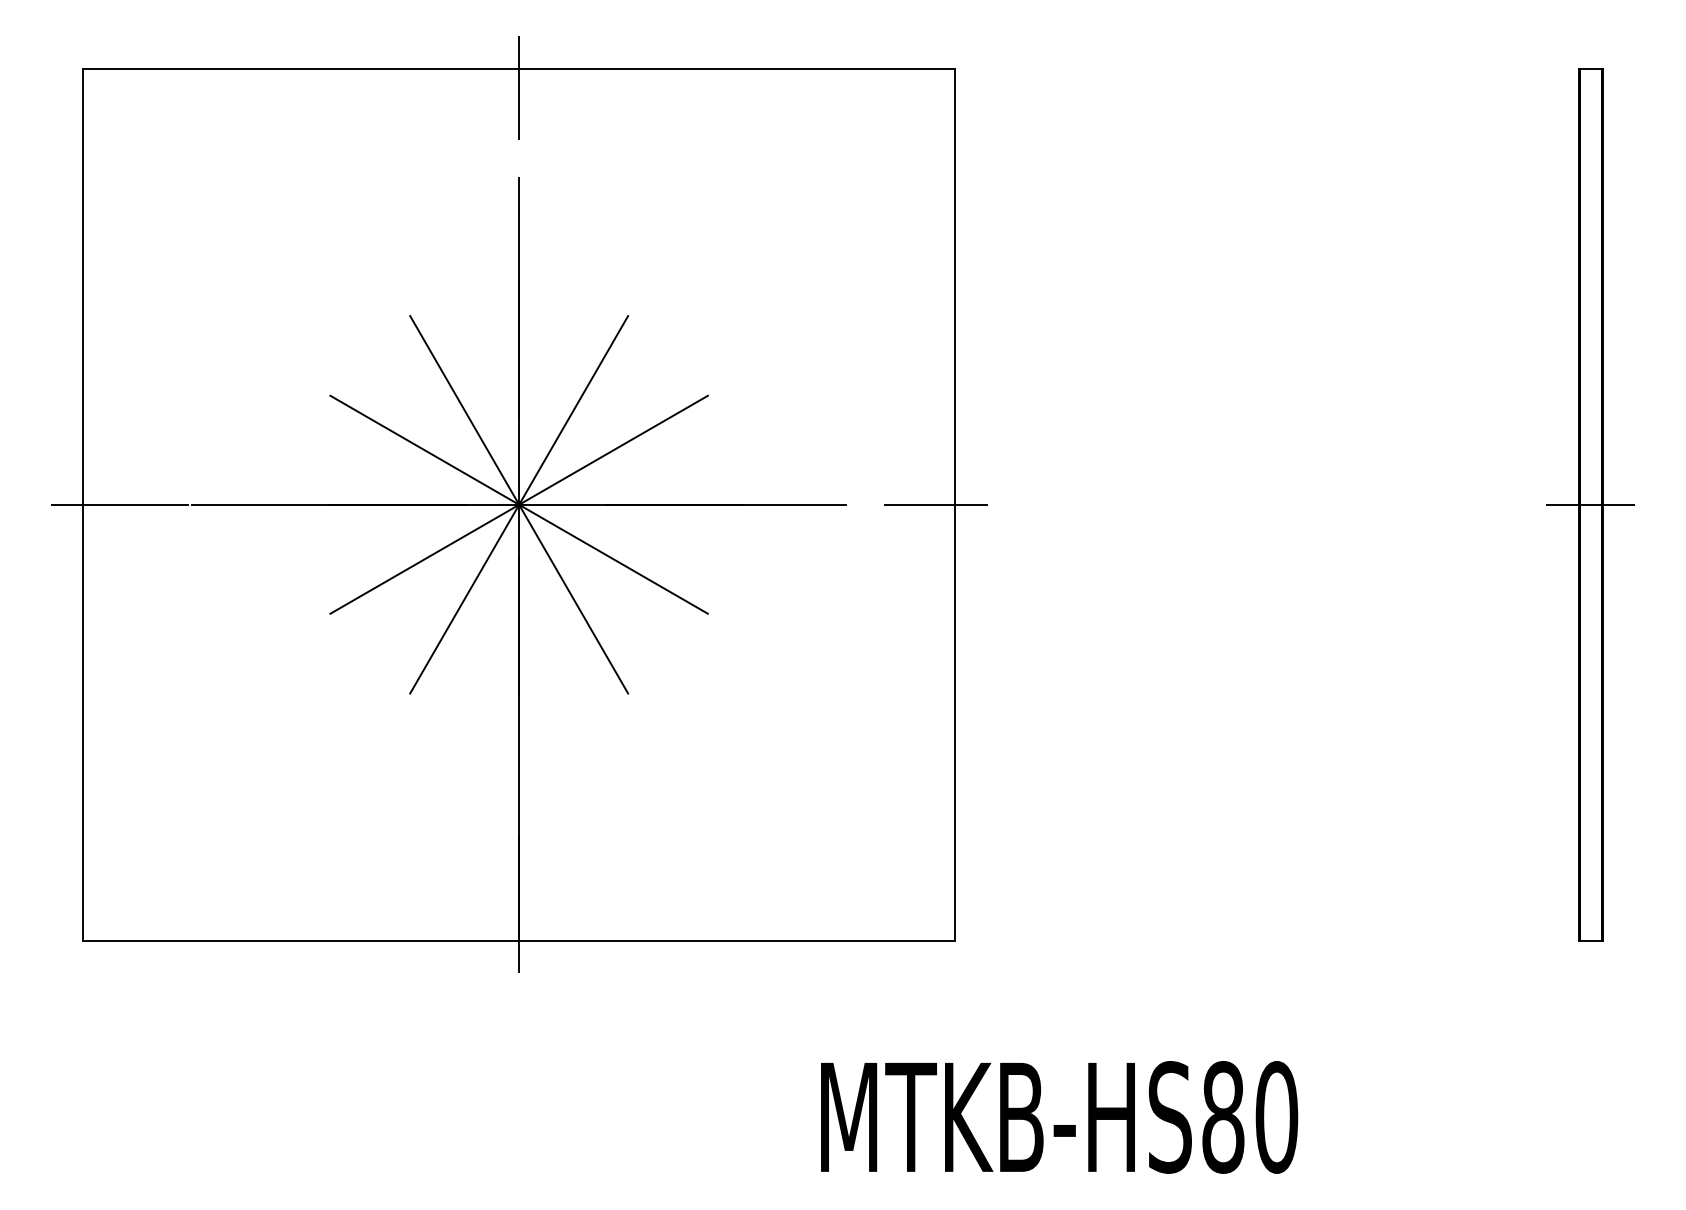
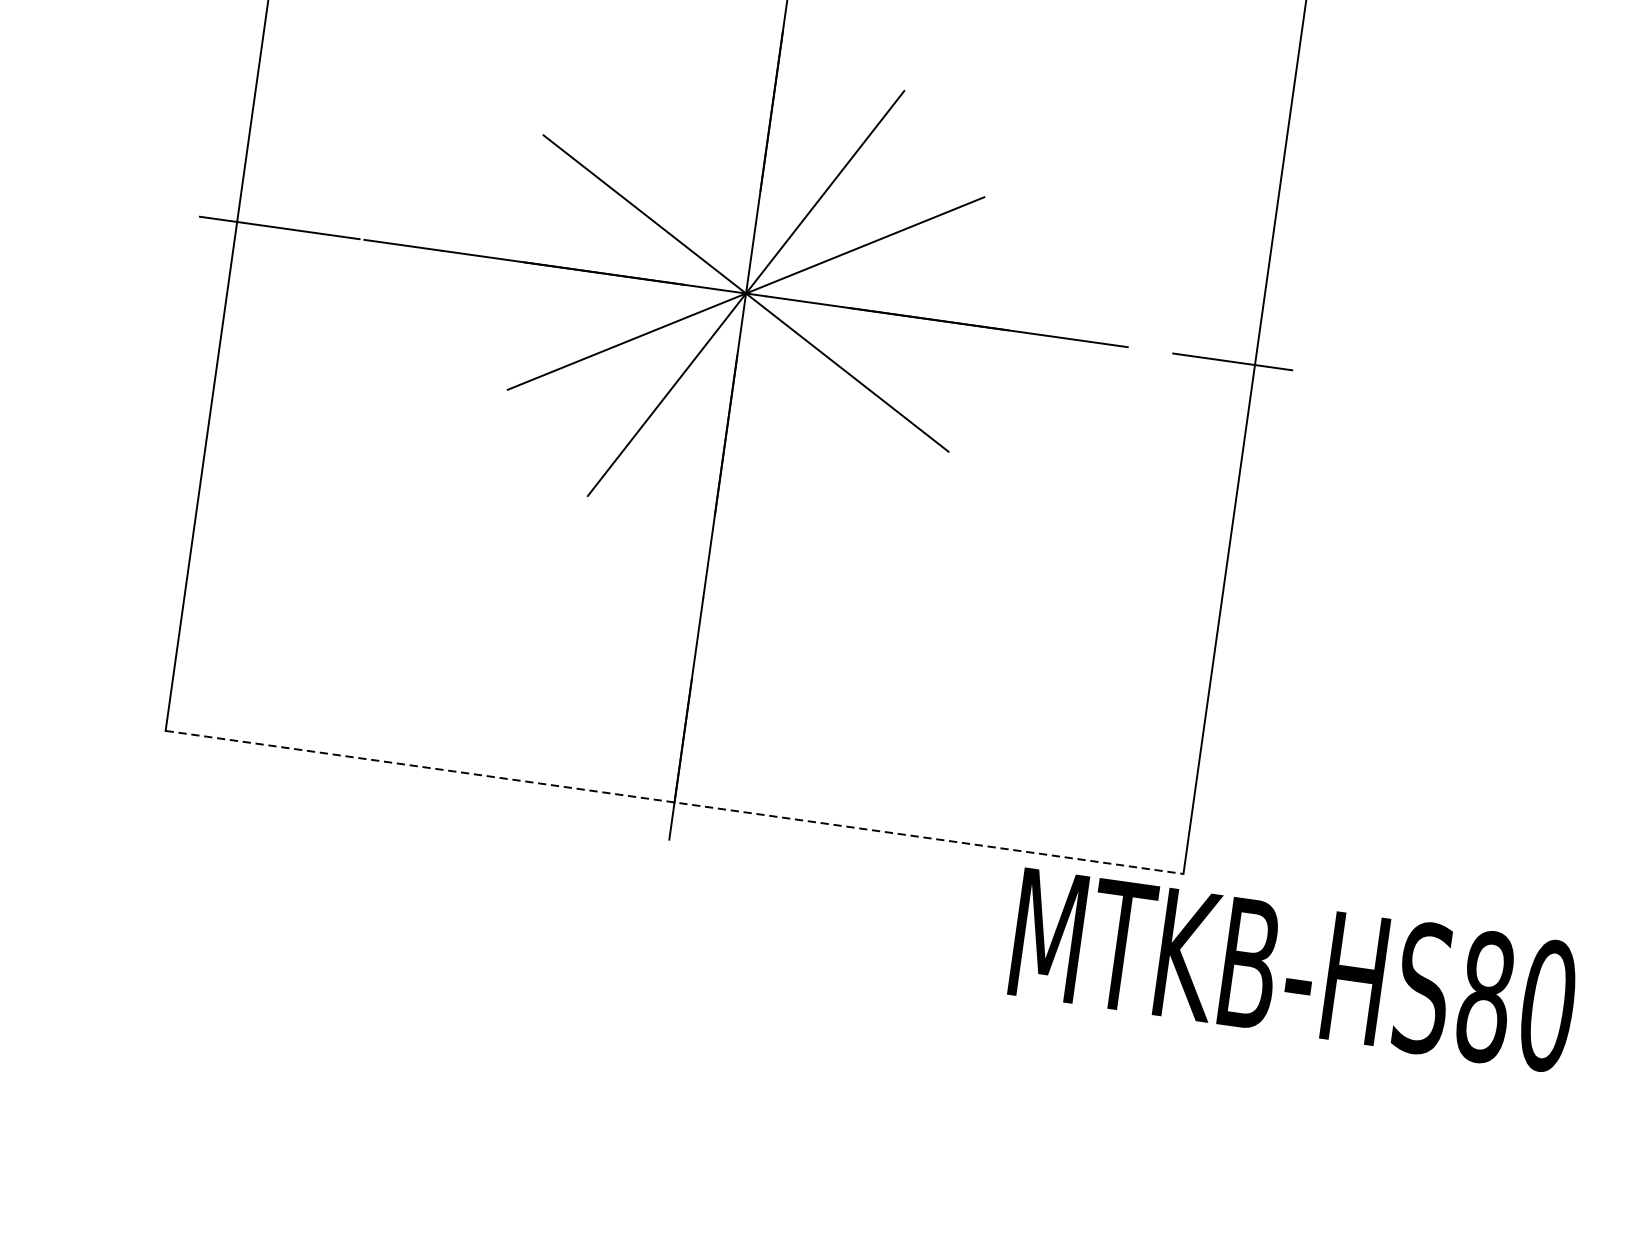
line: (519, 504) -> (746, 293), removed
line: (519, 940) -> (674, 802), solid -> dashed
text: (1059, 1117) -> (1294, 970), moved

